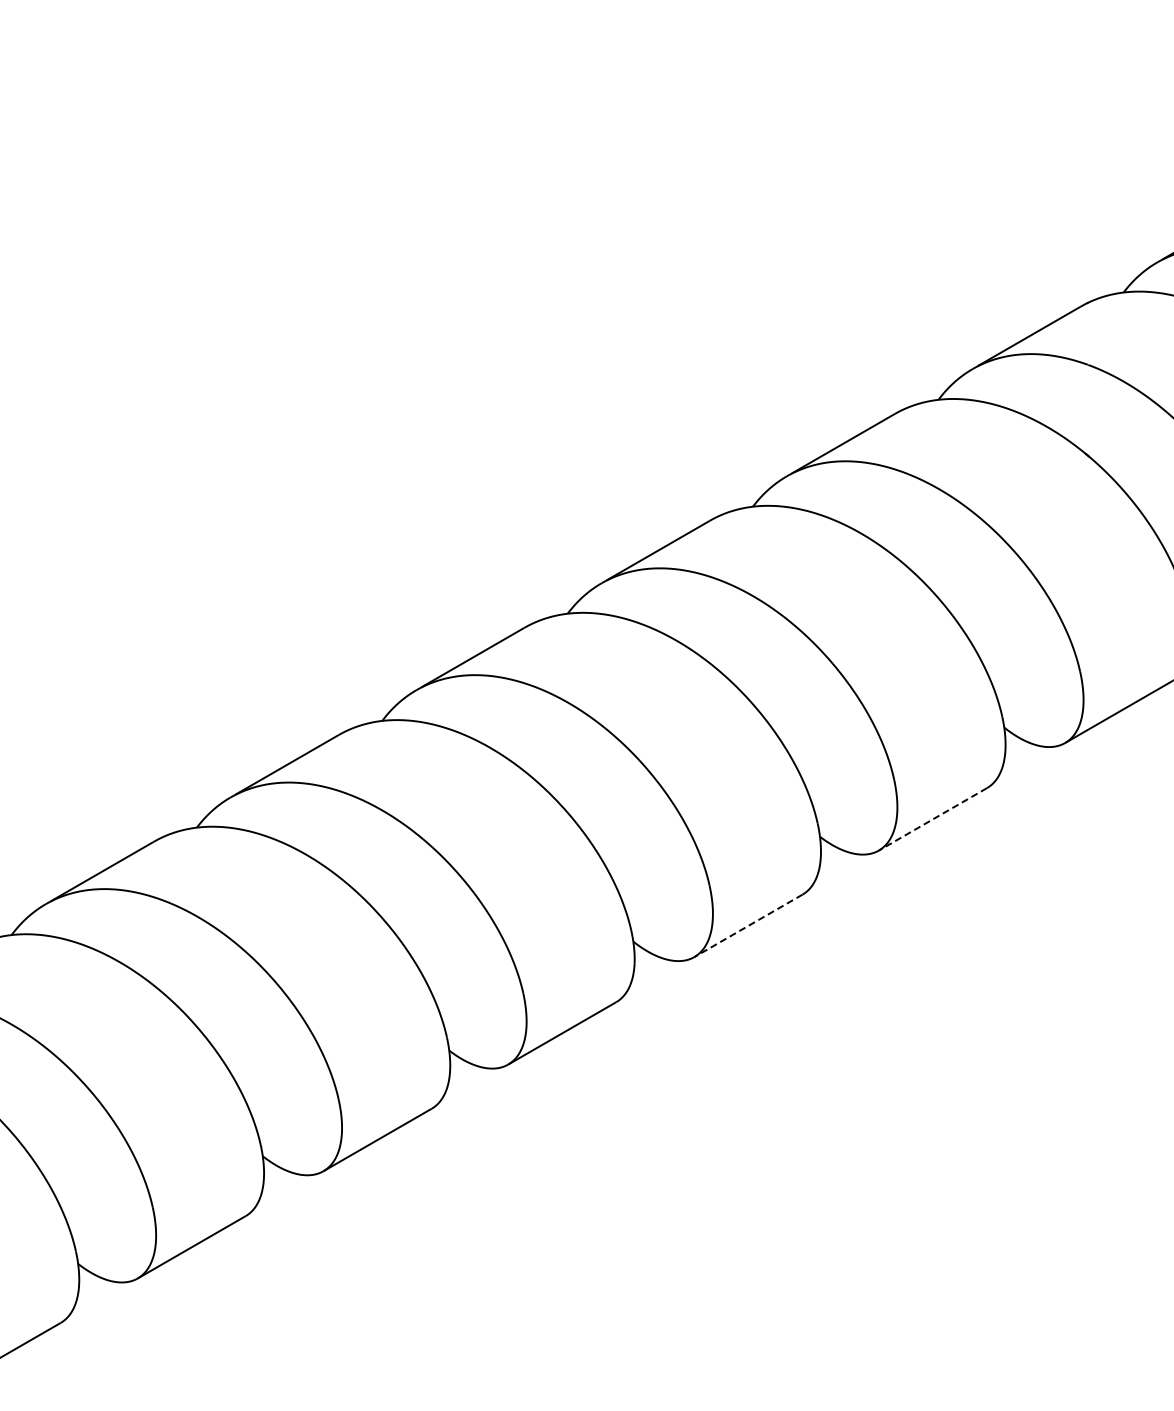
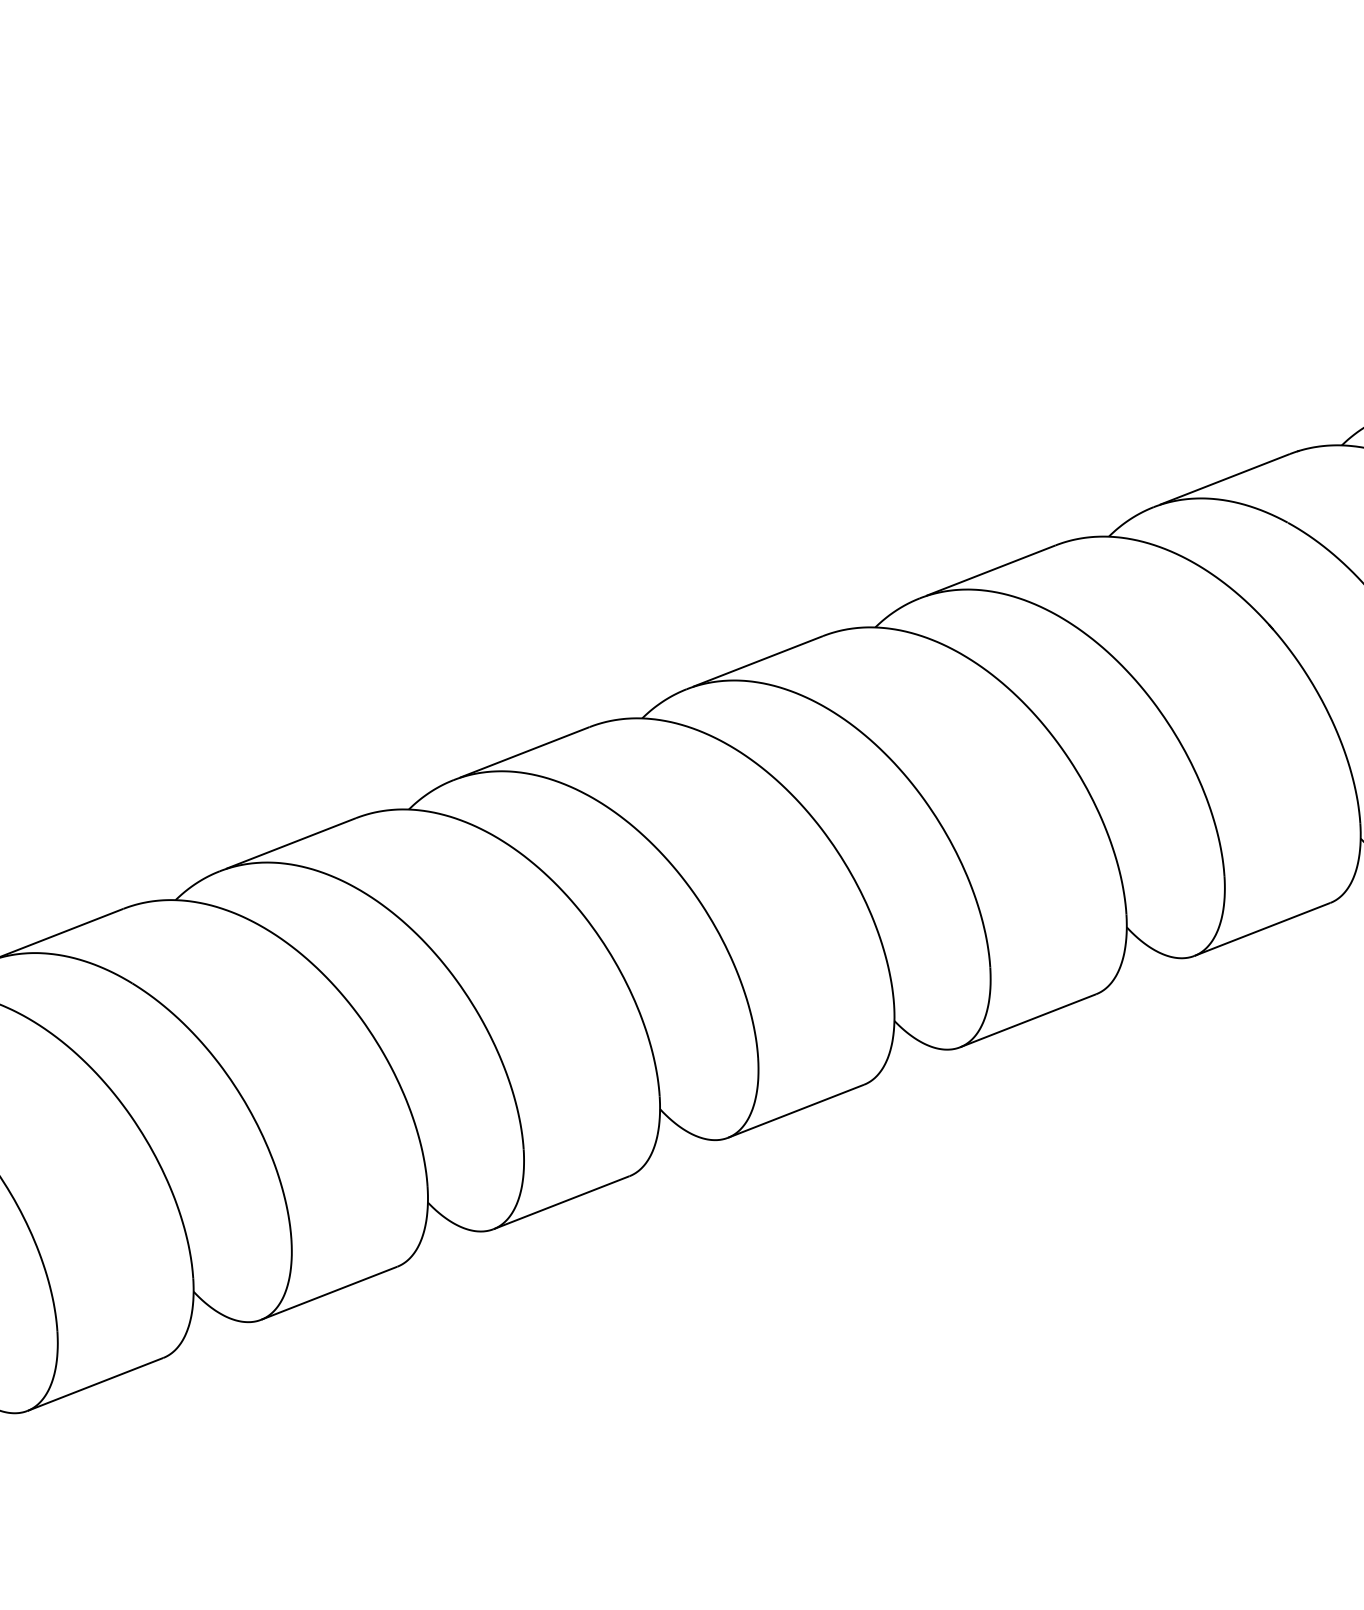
line: (932, 819) -> (1027, 1020), dashed -> solid
line: (748, 926) -> (795, 1112), dashed -> solid

